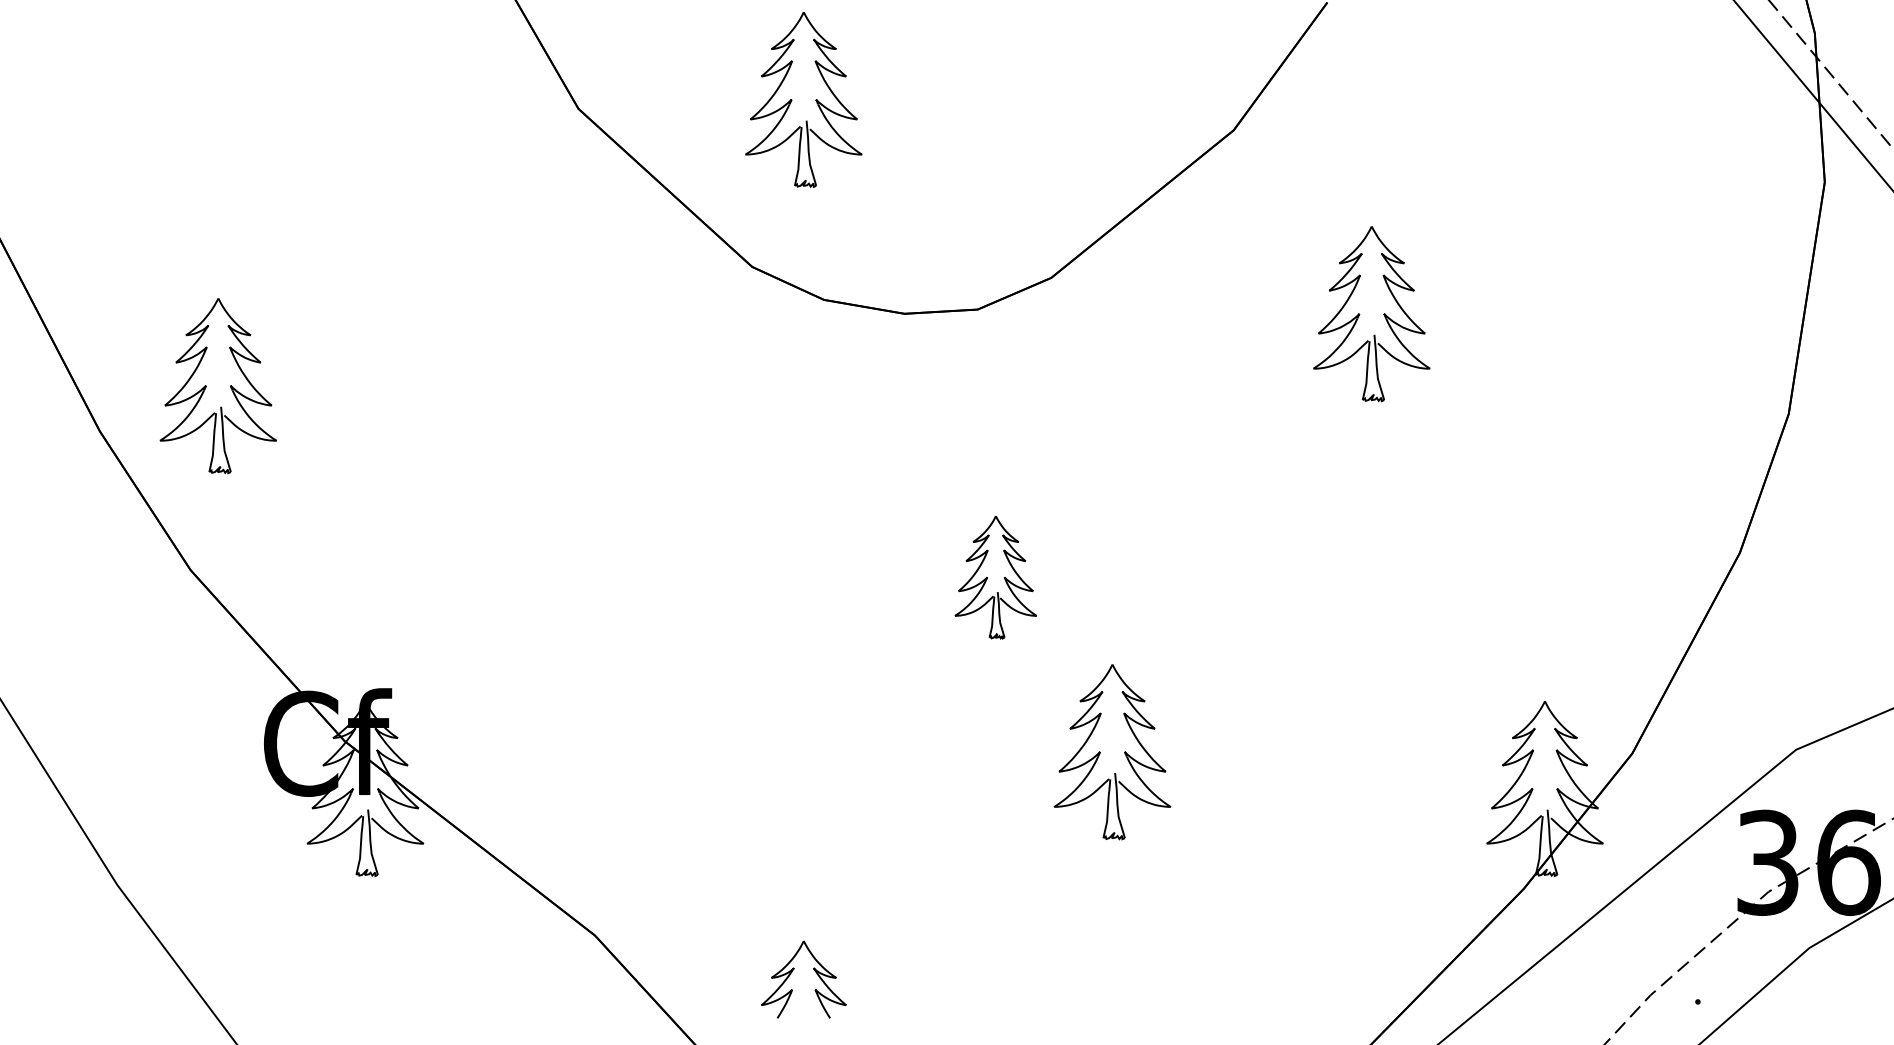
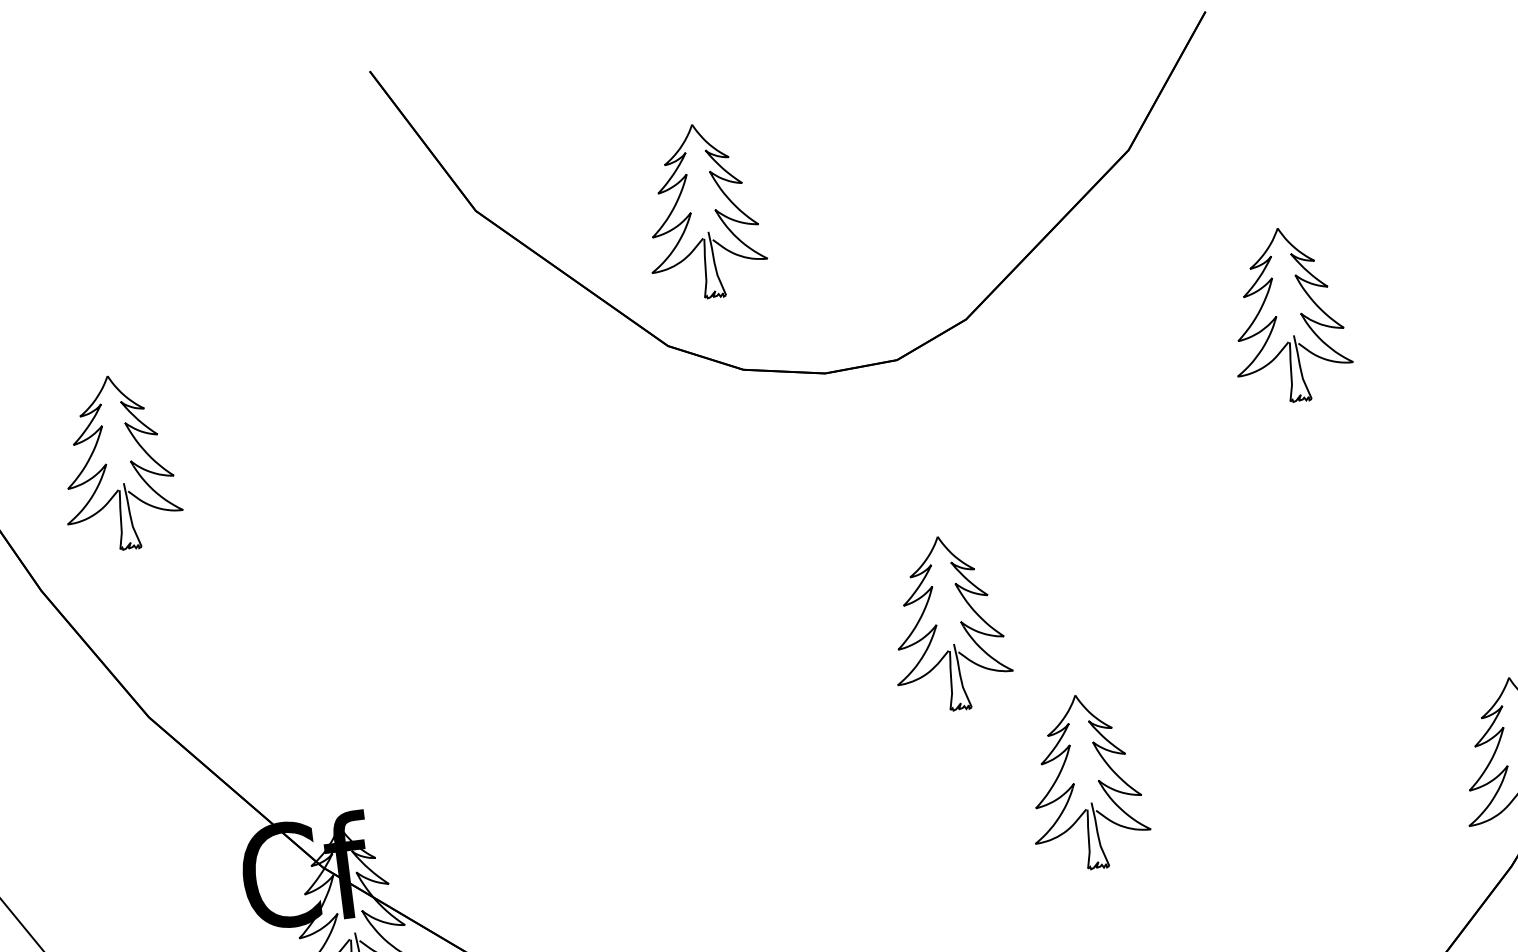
part: (803, 99) -> (702, 211), moved
part: (206, 386) -> (106, 464), moved
part: (995, 577) -> (948, 623), size x1.43

